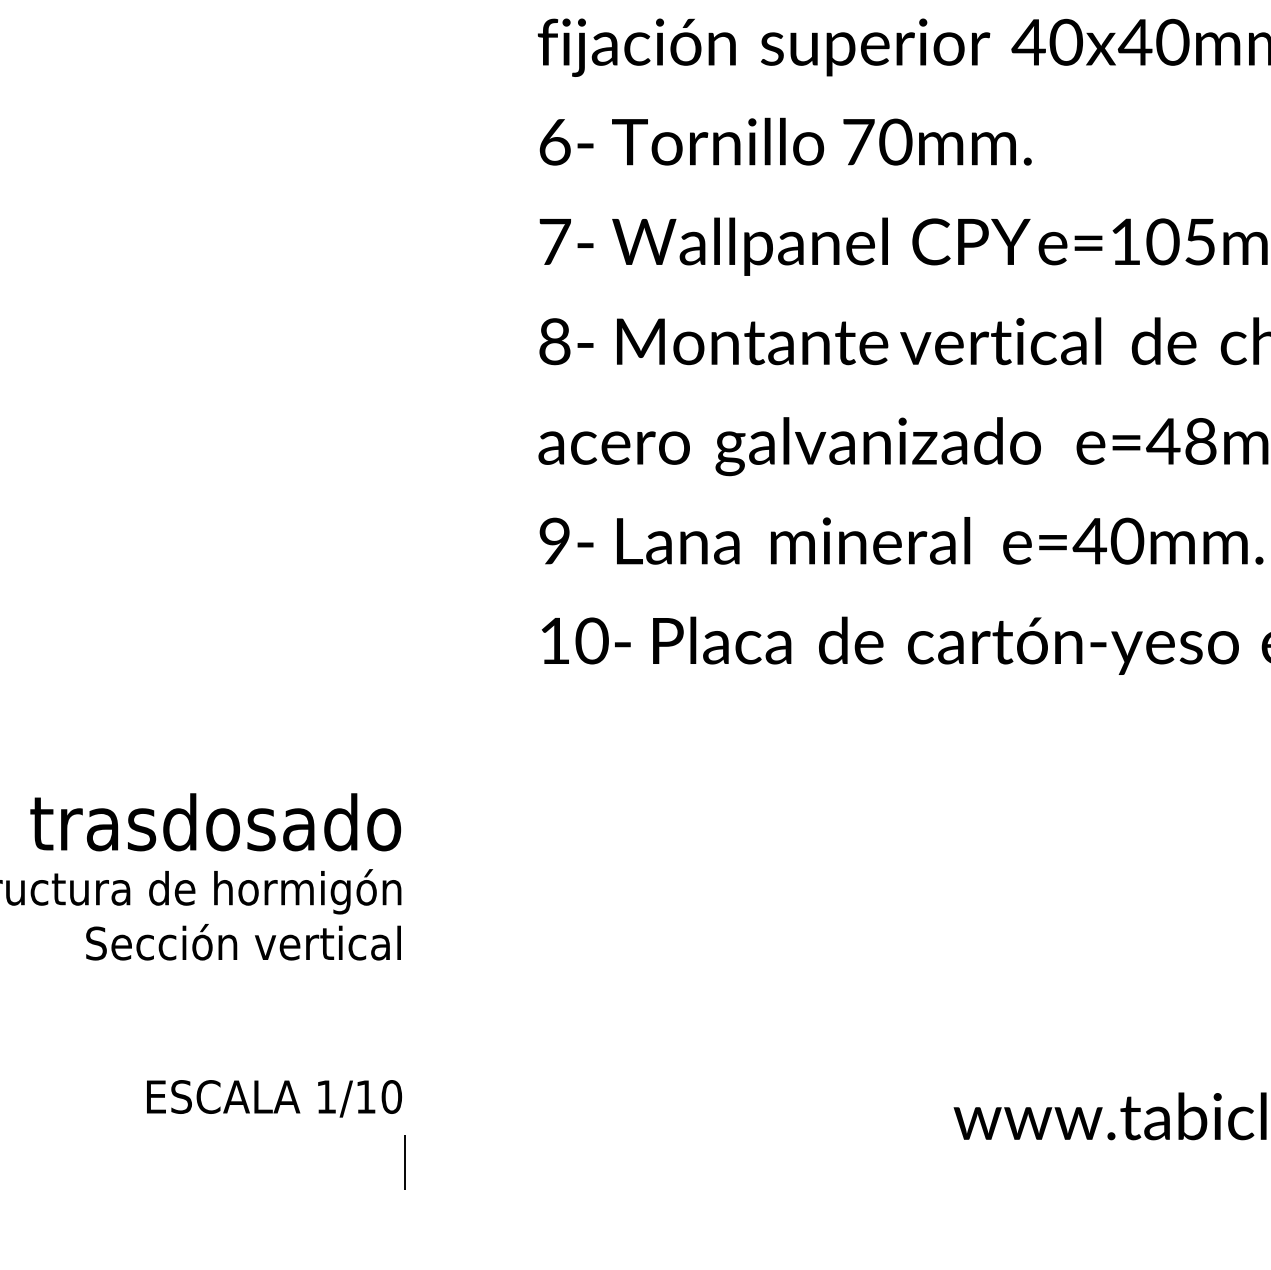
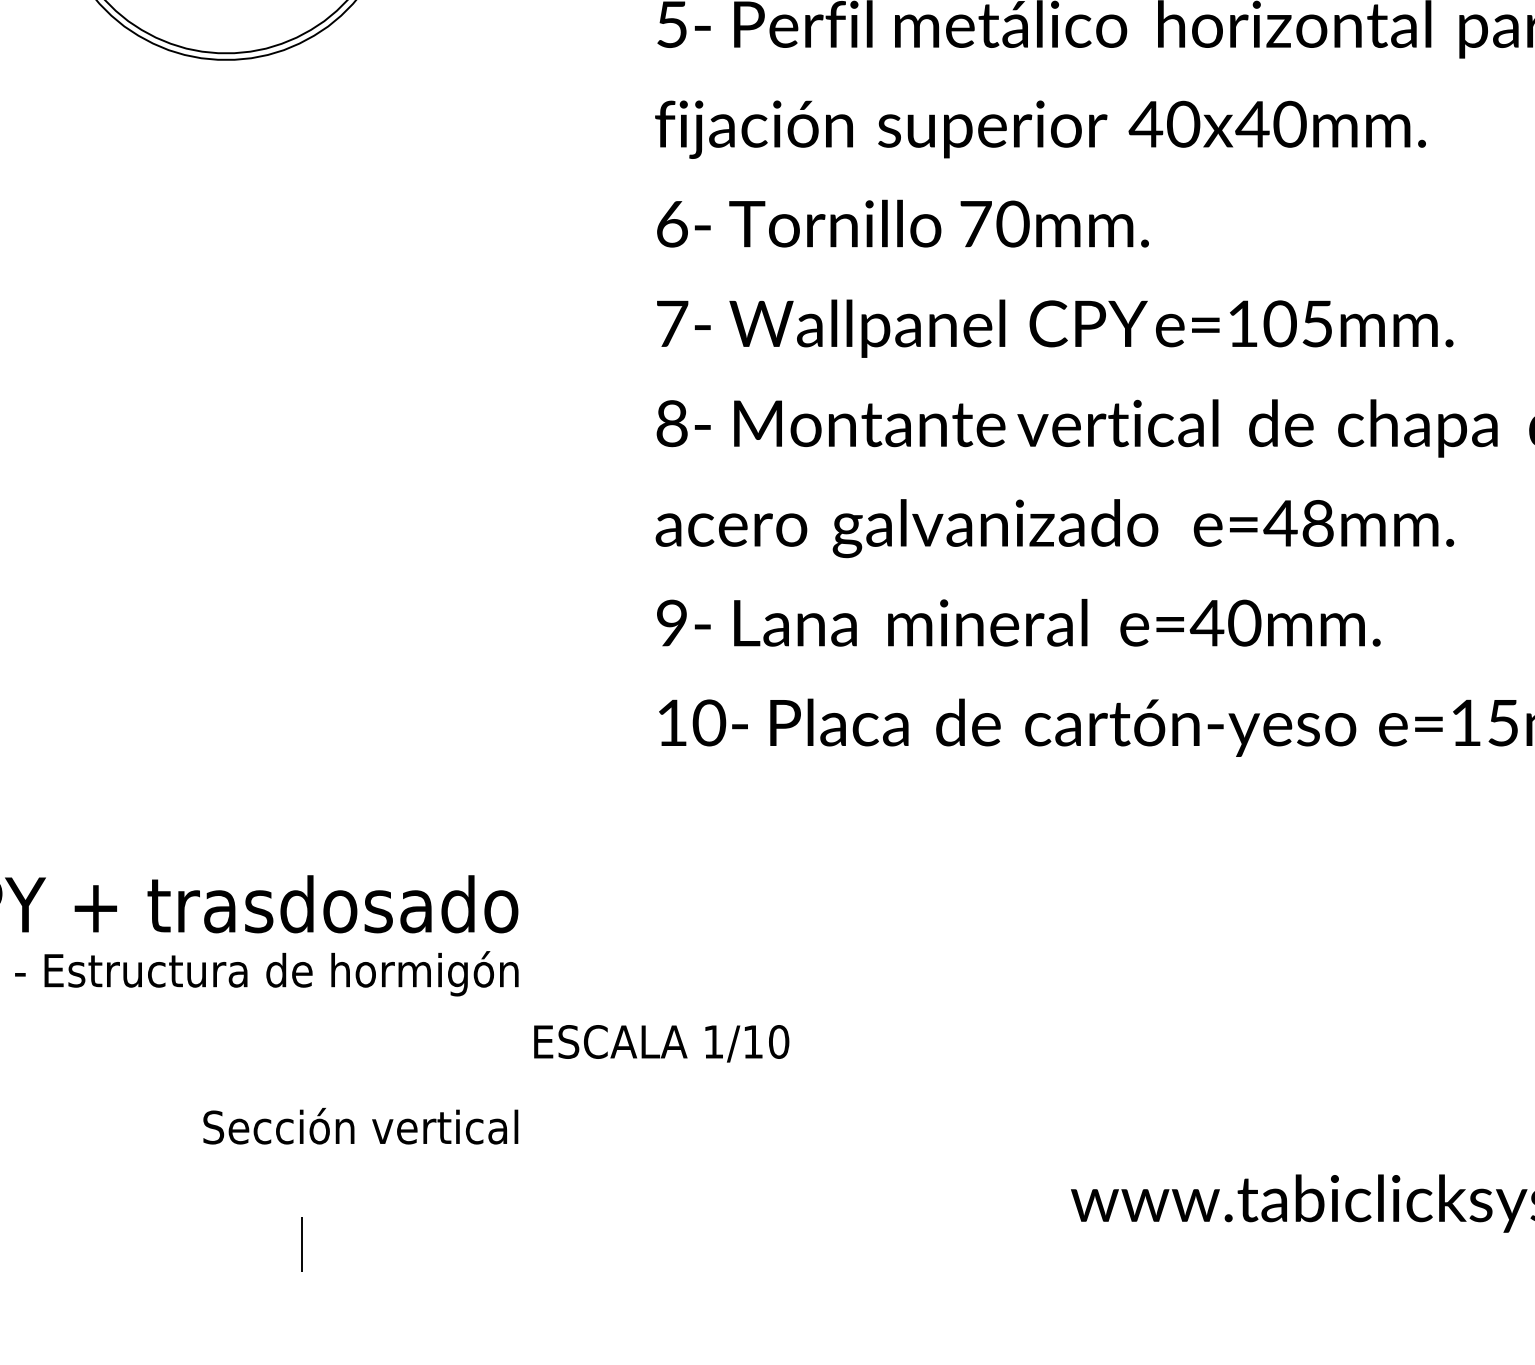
text: (243, 942) -> (360, 1126), moved
text: (274, 1098) -> (661, 1043), moved
line: (404, 1162) -> (301, 1244), moved

